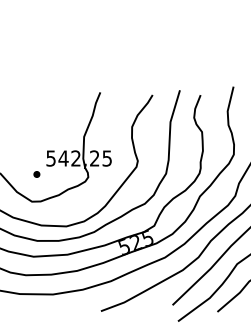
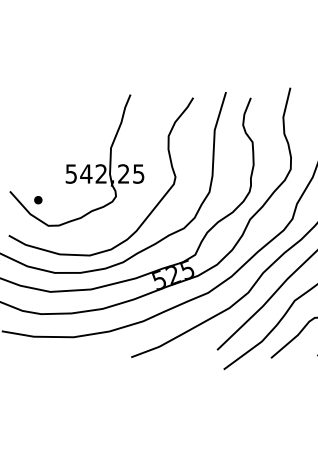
part: (37, 174) -> (38, 200), moved

